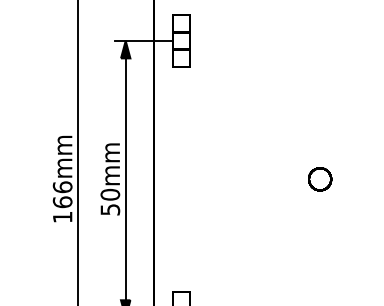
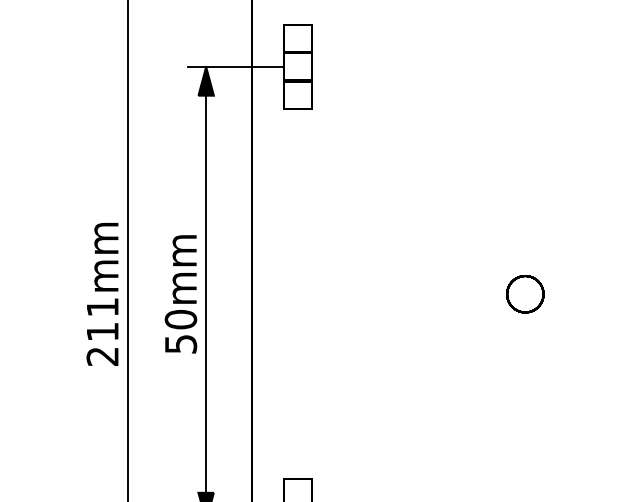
text: (62, 201) -> (102, 330), 166mm -> 211mm

